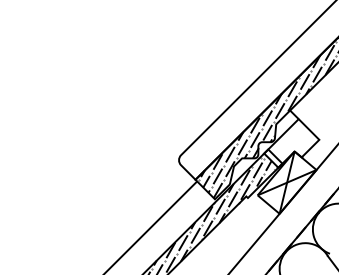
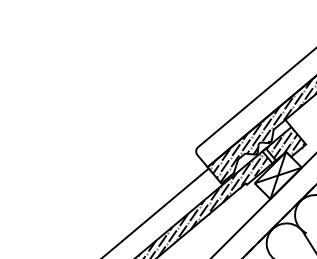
hatch: (292, 142) -> (285, 144), added

